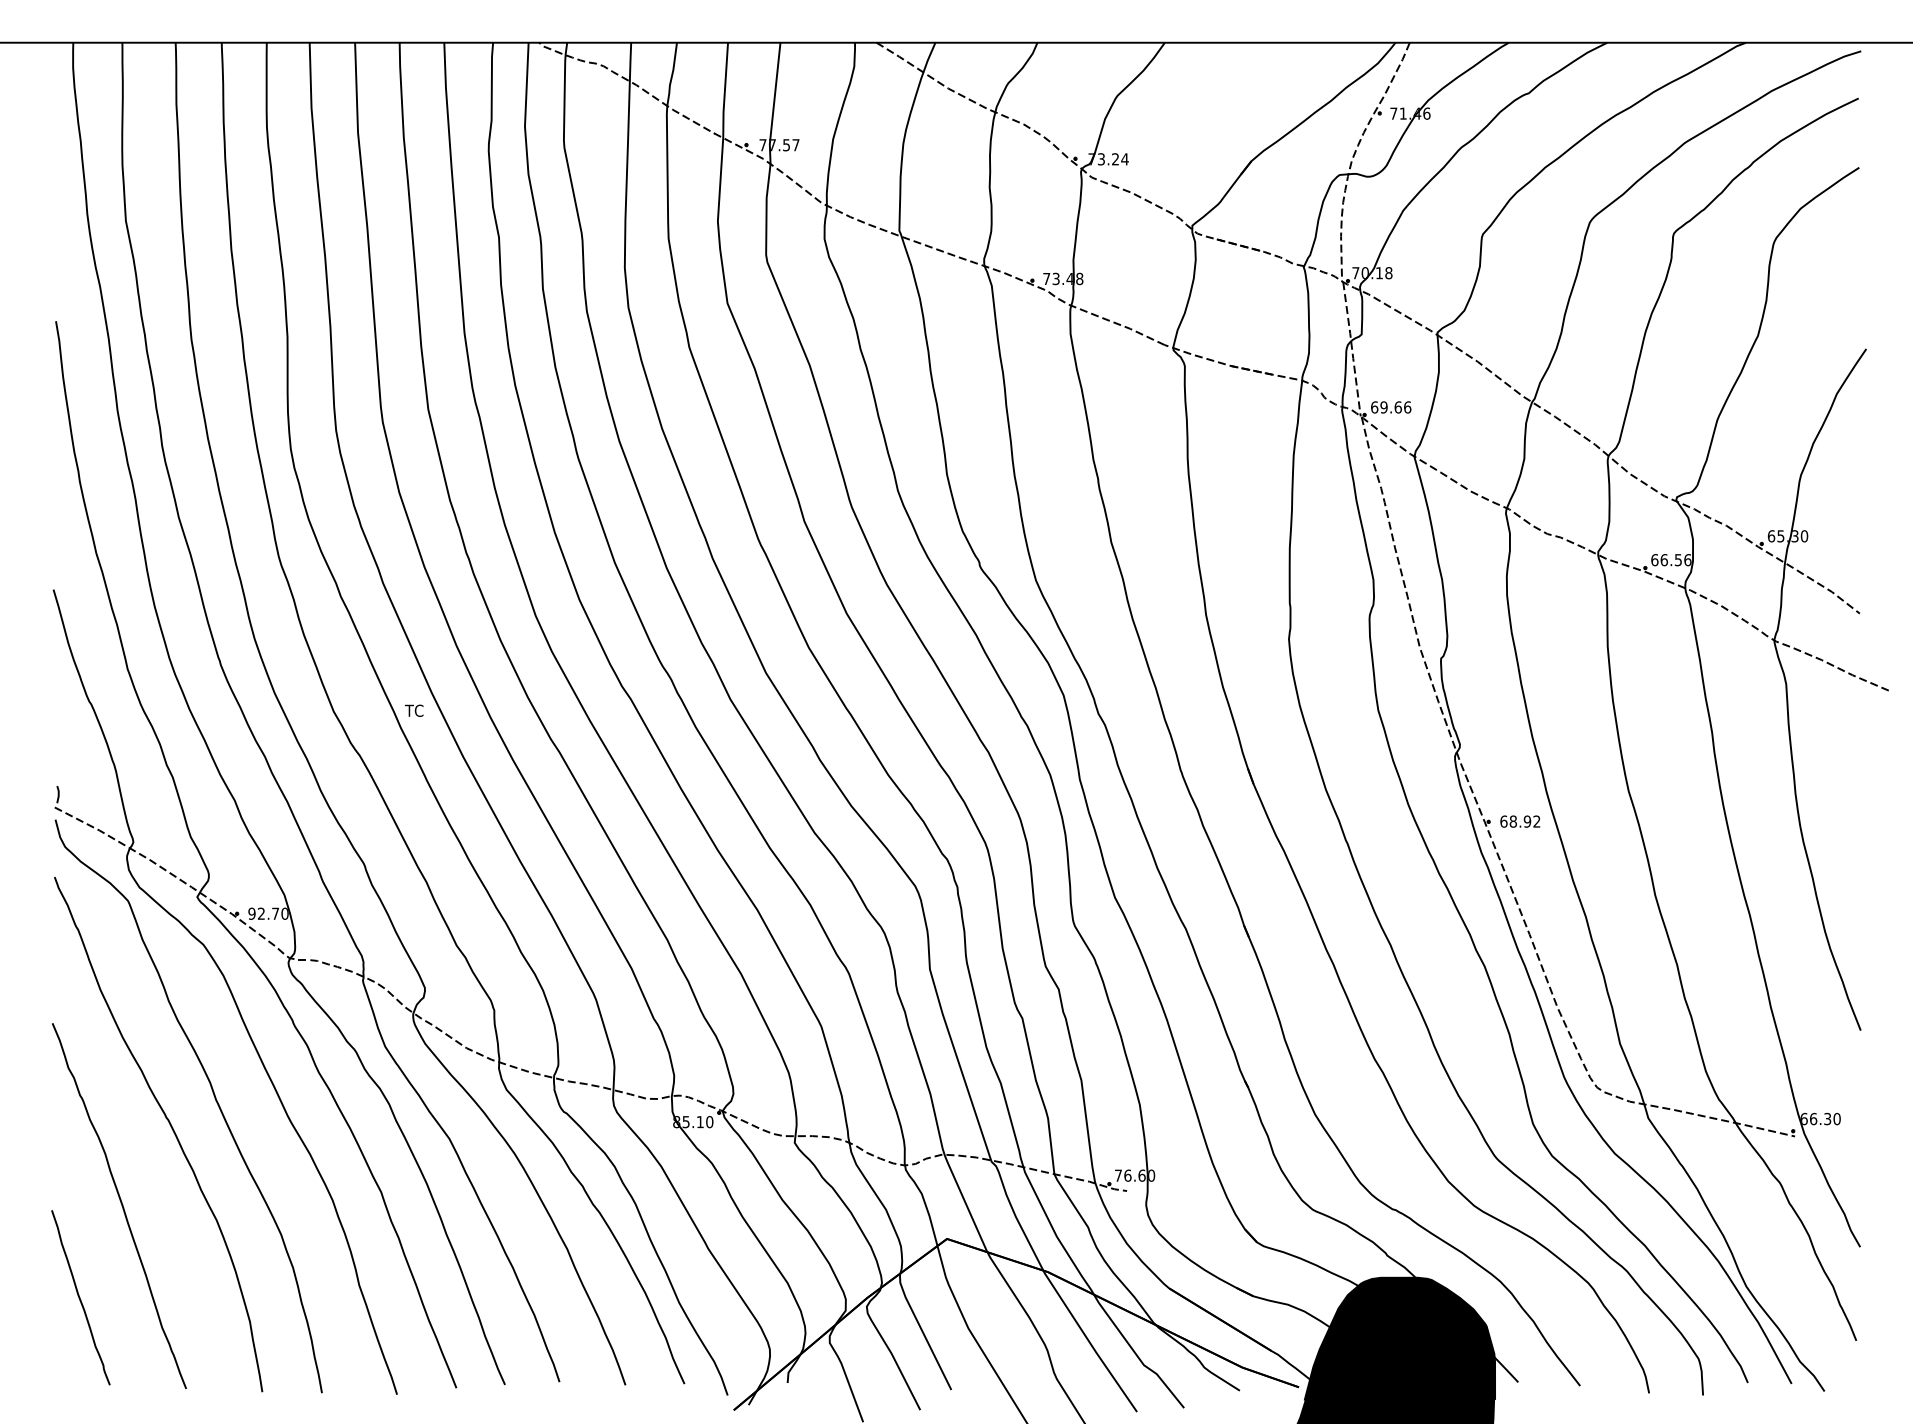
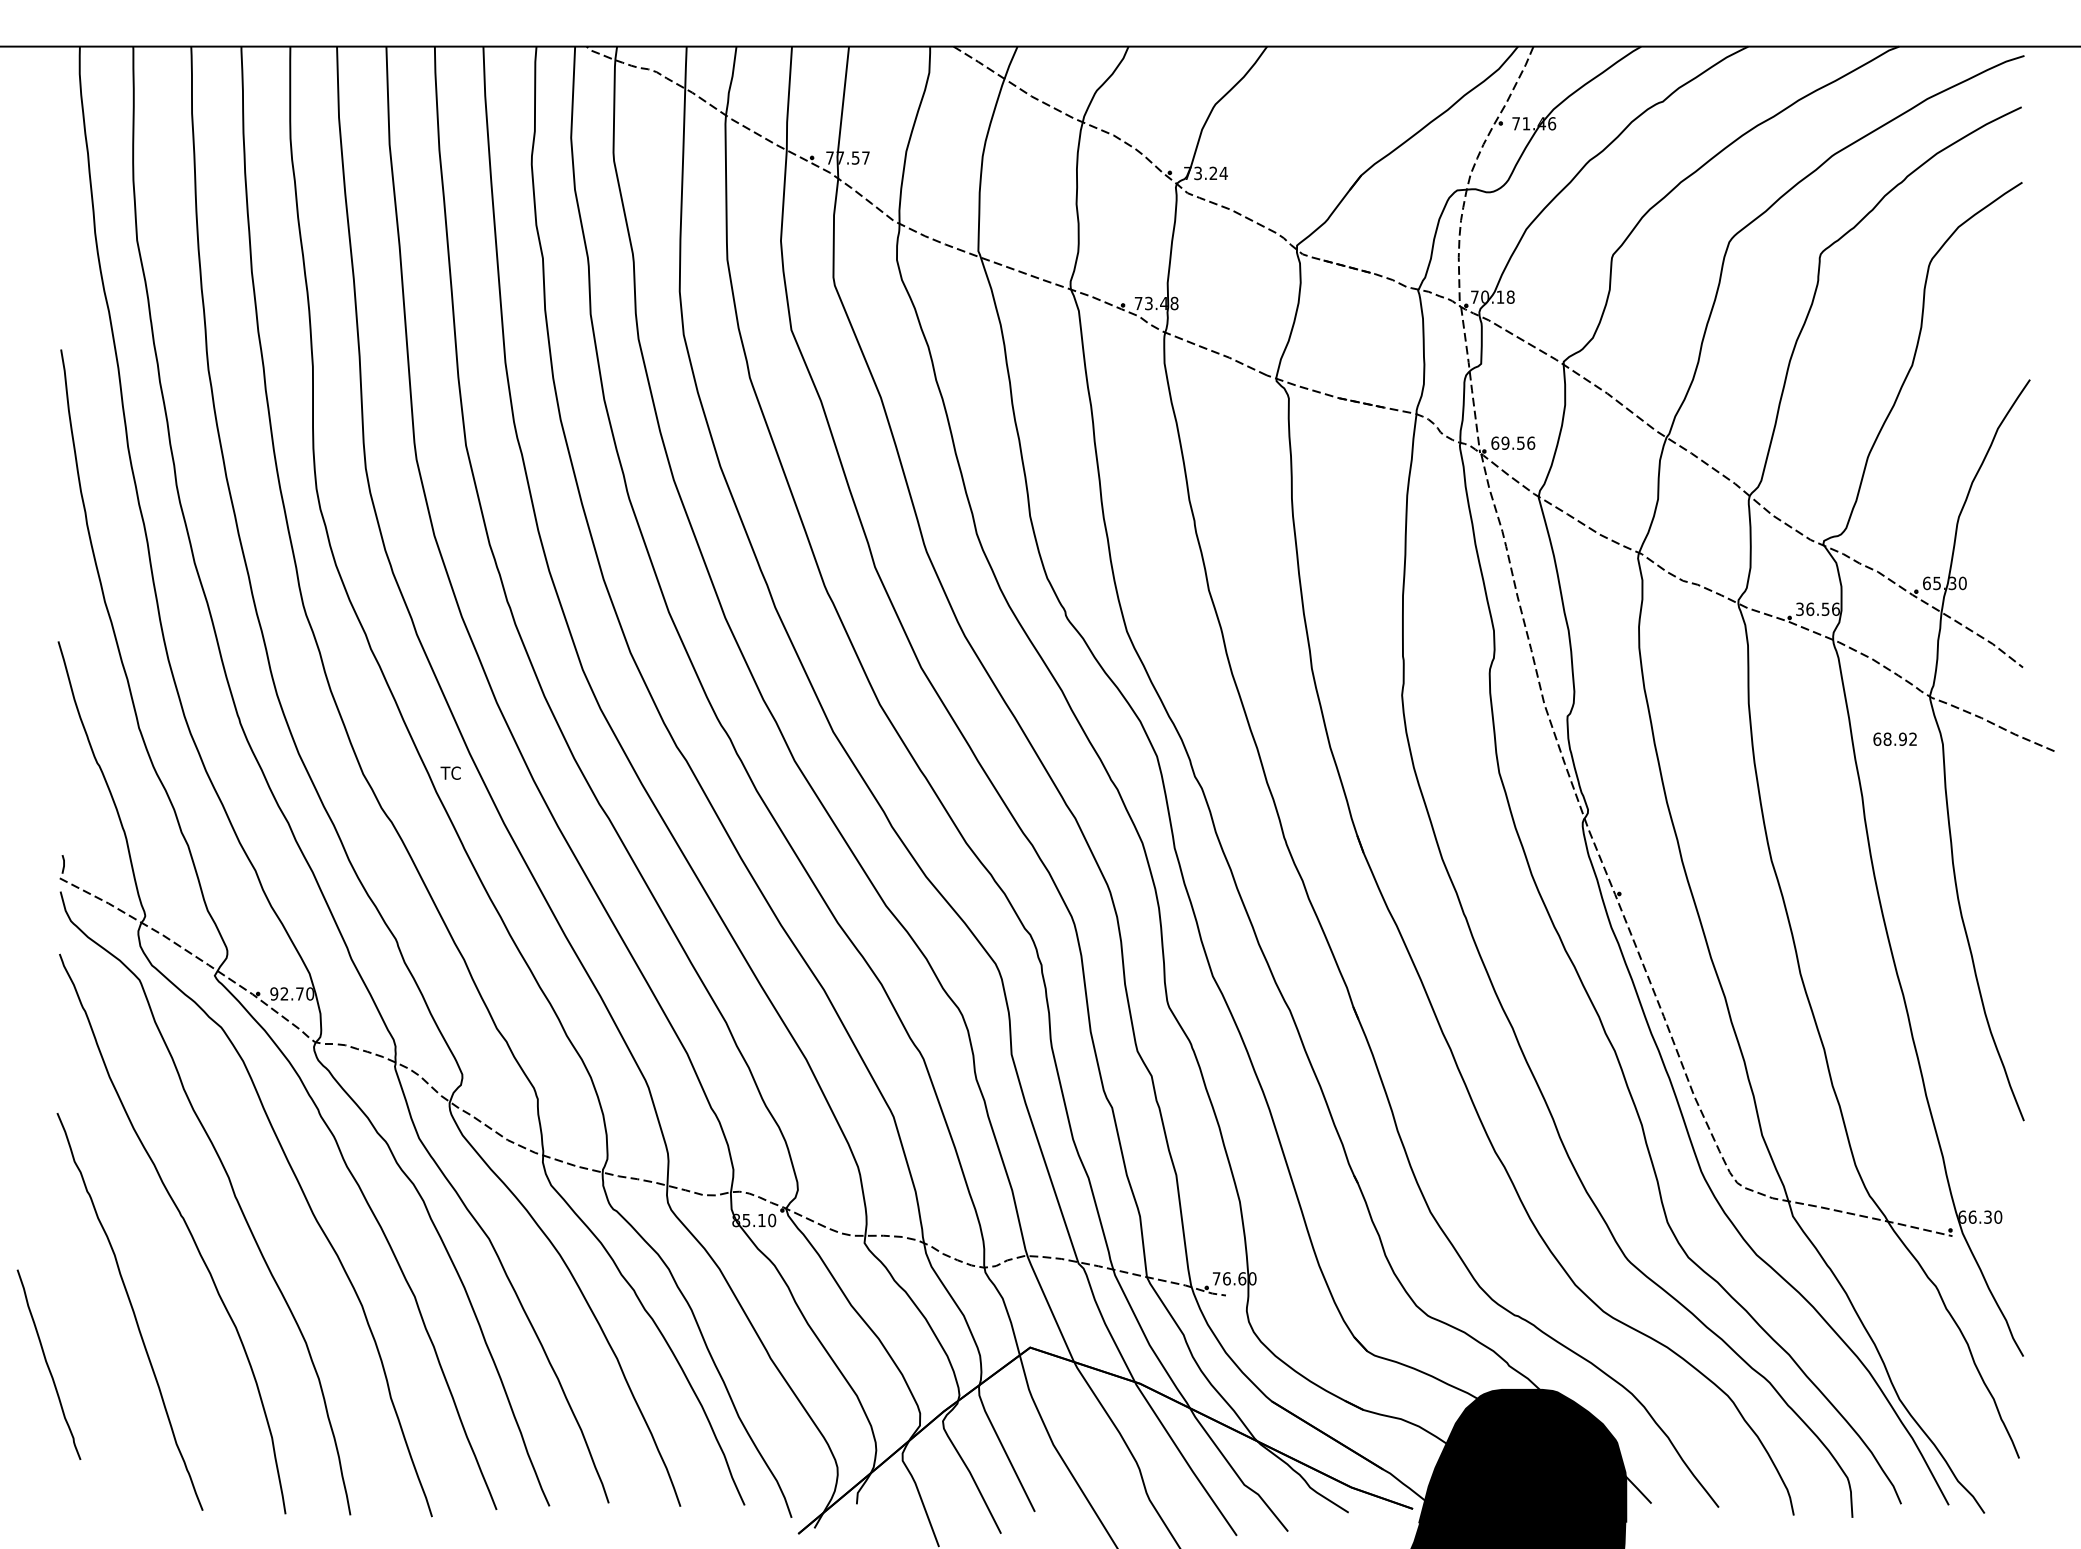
text: (1397, 407) -> (1520, 443), 69.66 -> 69.56
text: (1654, 560) -> (1799, 609), 66.56 -> 36.56
text: (1520, 821) -> (1895, 739), moved
curve: (80, 1297) -> (48, 1364), moved

